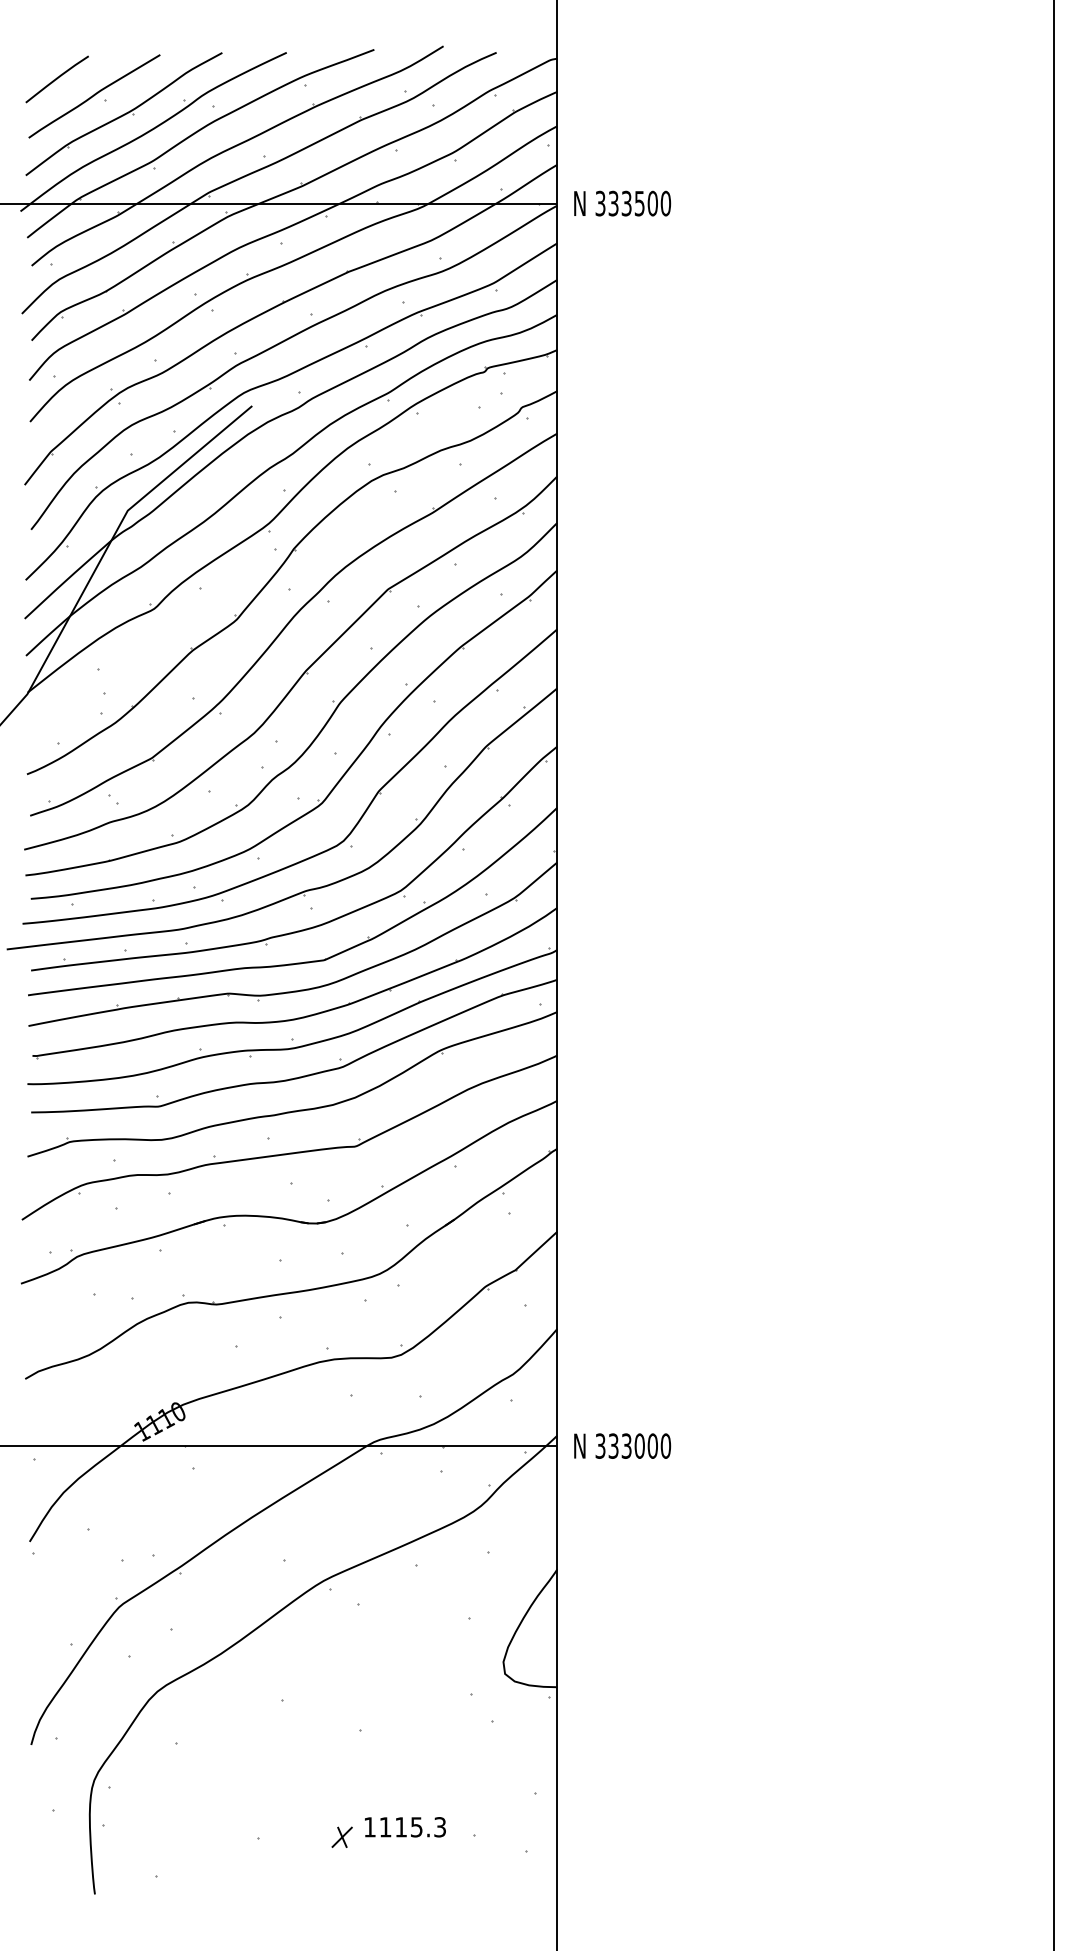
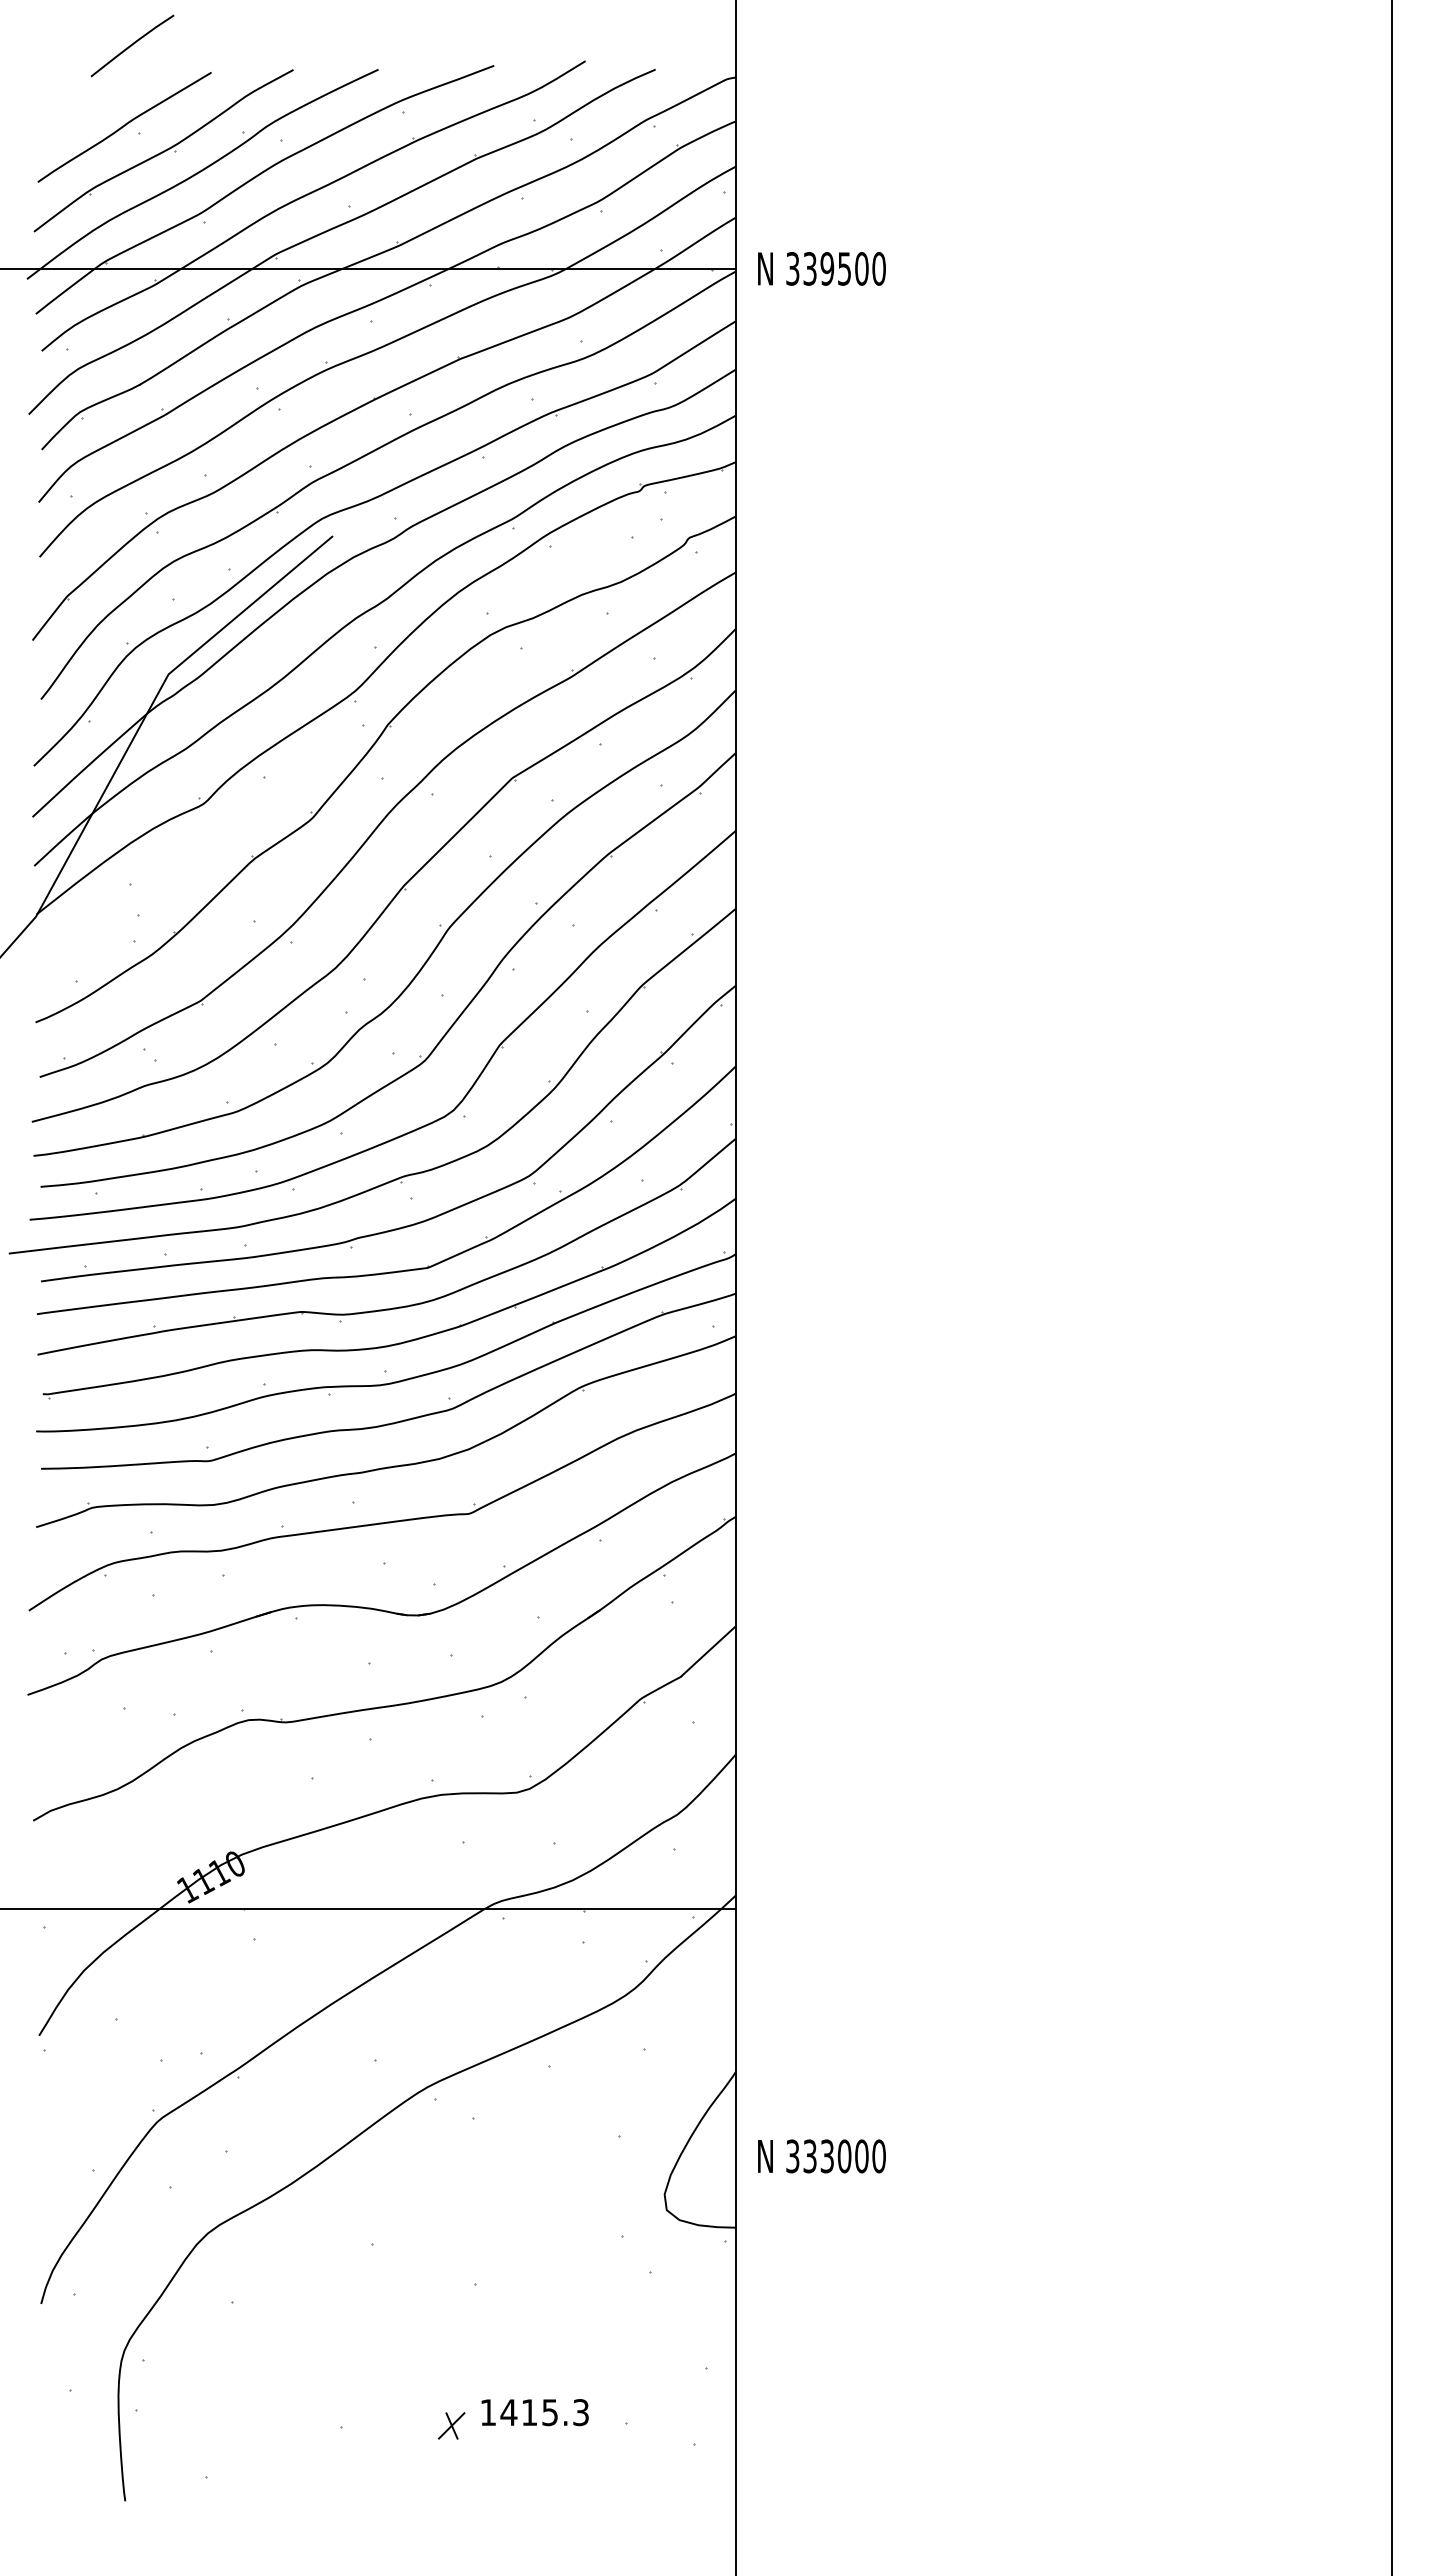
curve: (57, 79) -> (132, 45), moved
text: (626, 203) -> (827, 268), 333500 -> 339500
text: (622, 1446) -> (821, 2156), moved
text: (385, 1827) -> (508, 2412), 1115.3 -> 1415.3

